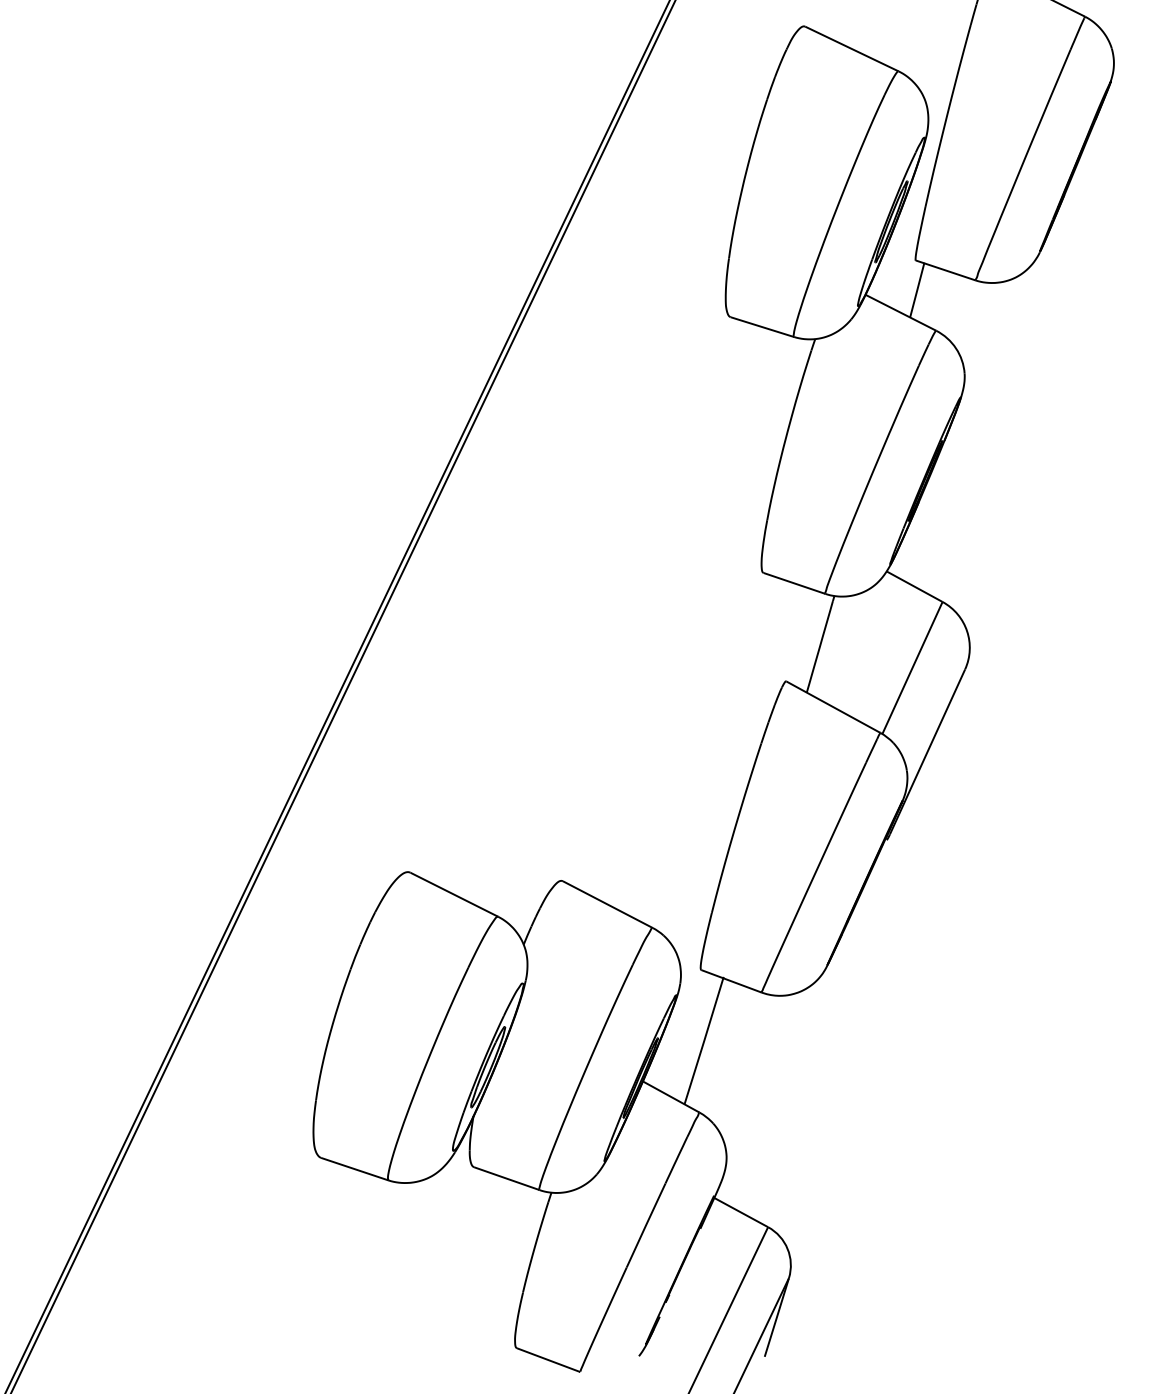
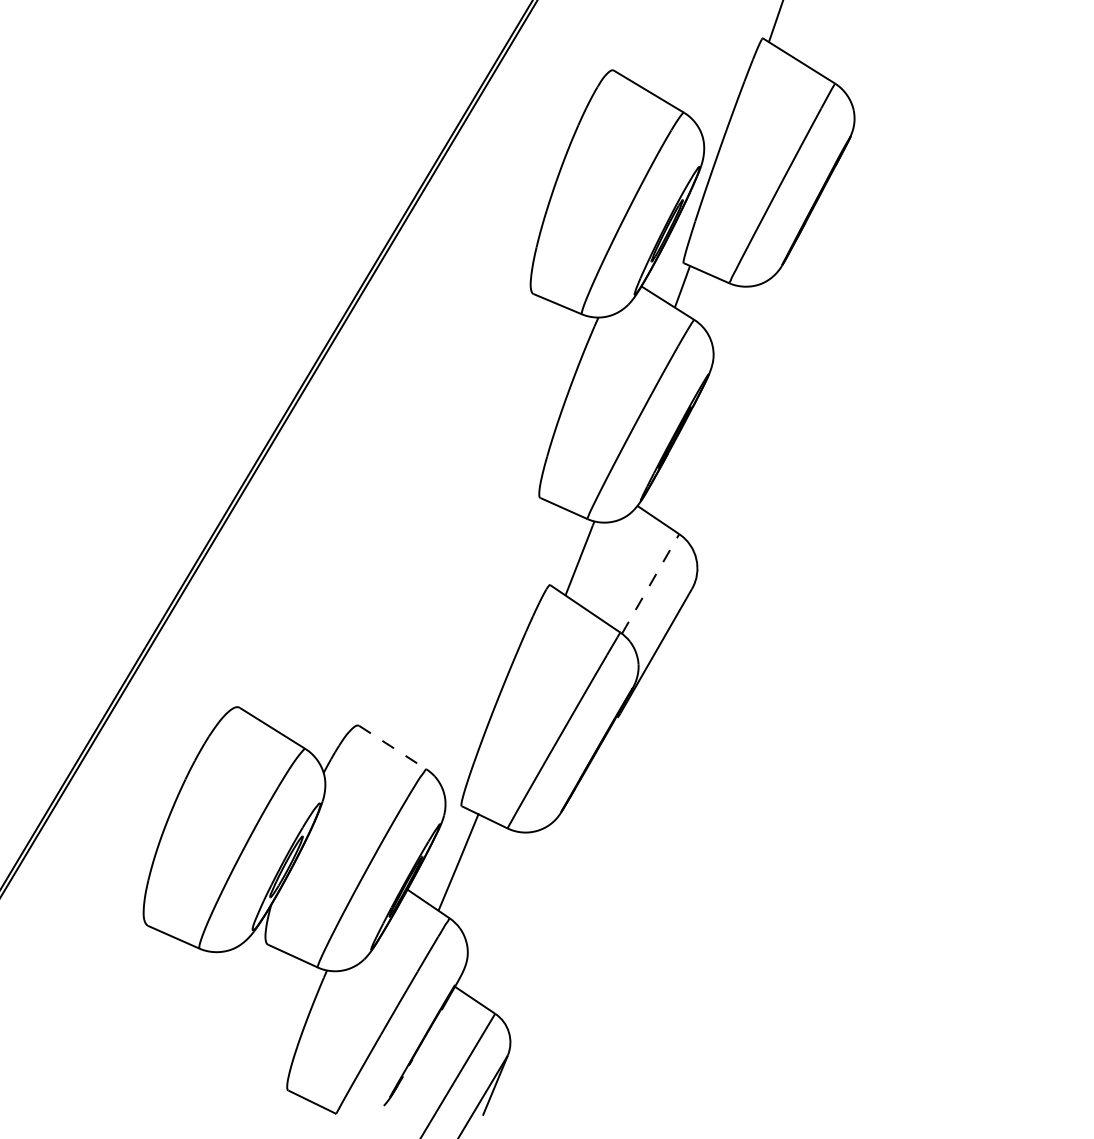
line: (912, 667) -> (650, 583), solid -> dashed
line: (608, 904) -> (393, 747), solid -> dashed

